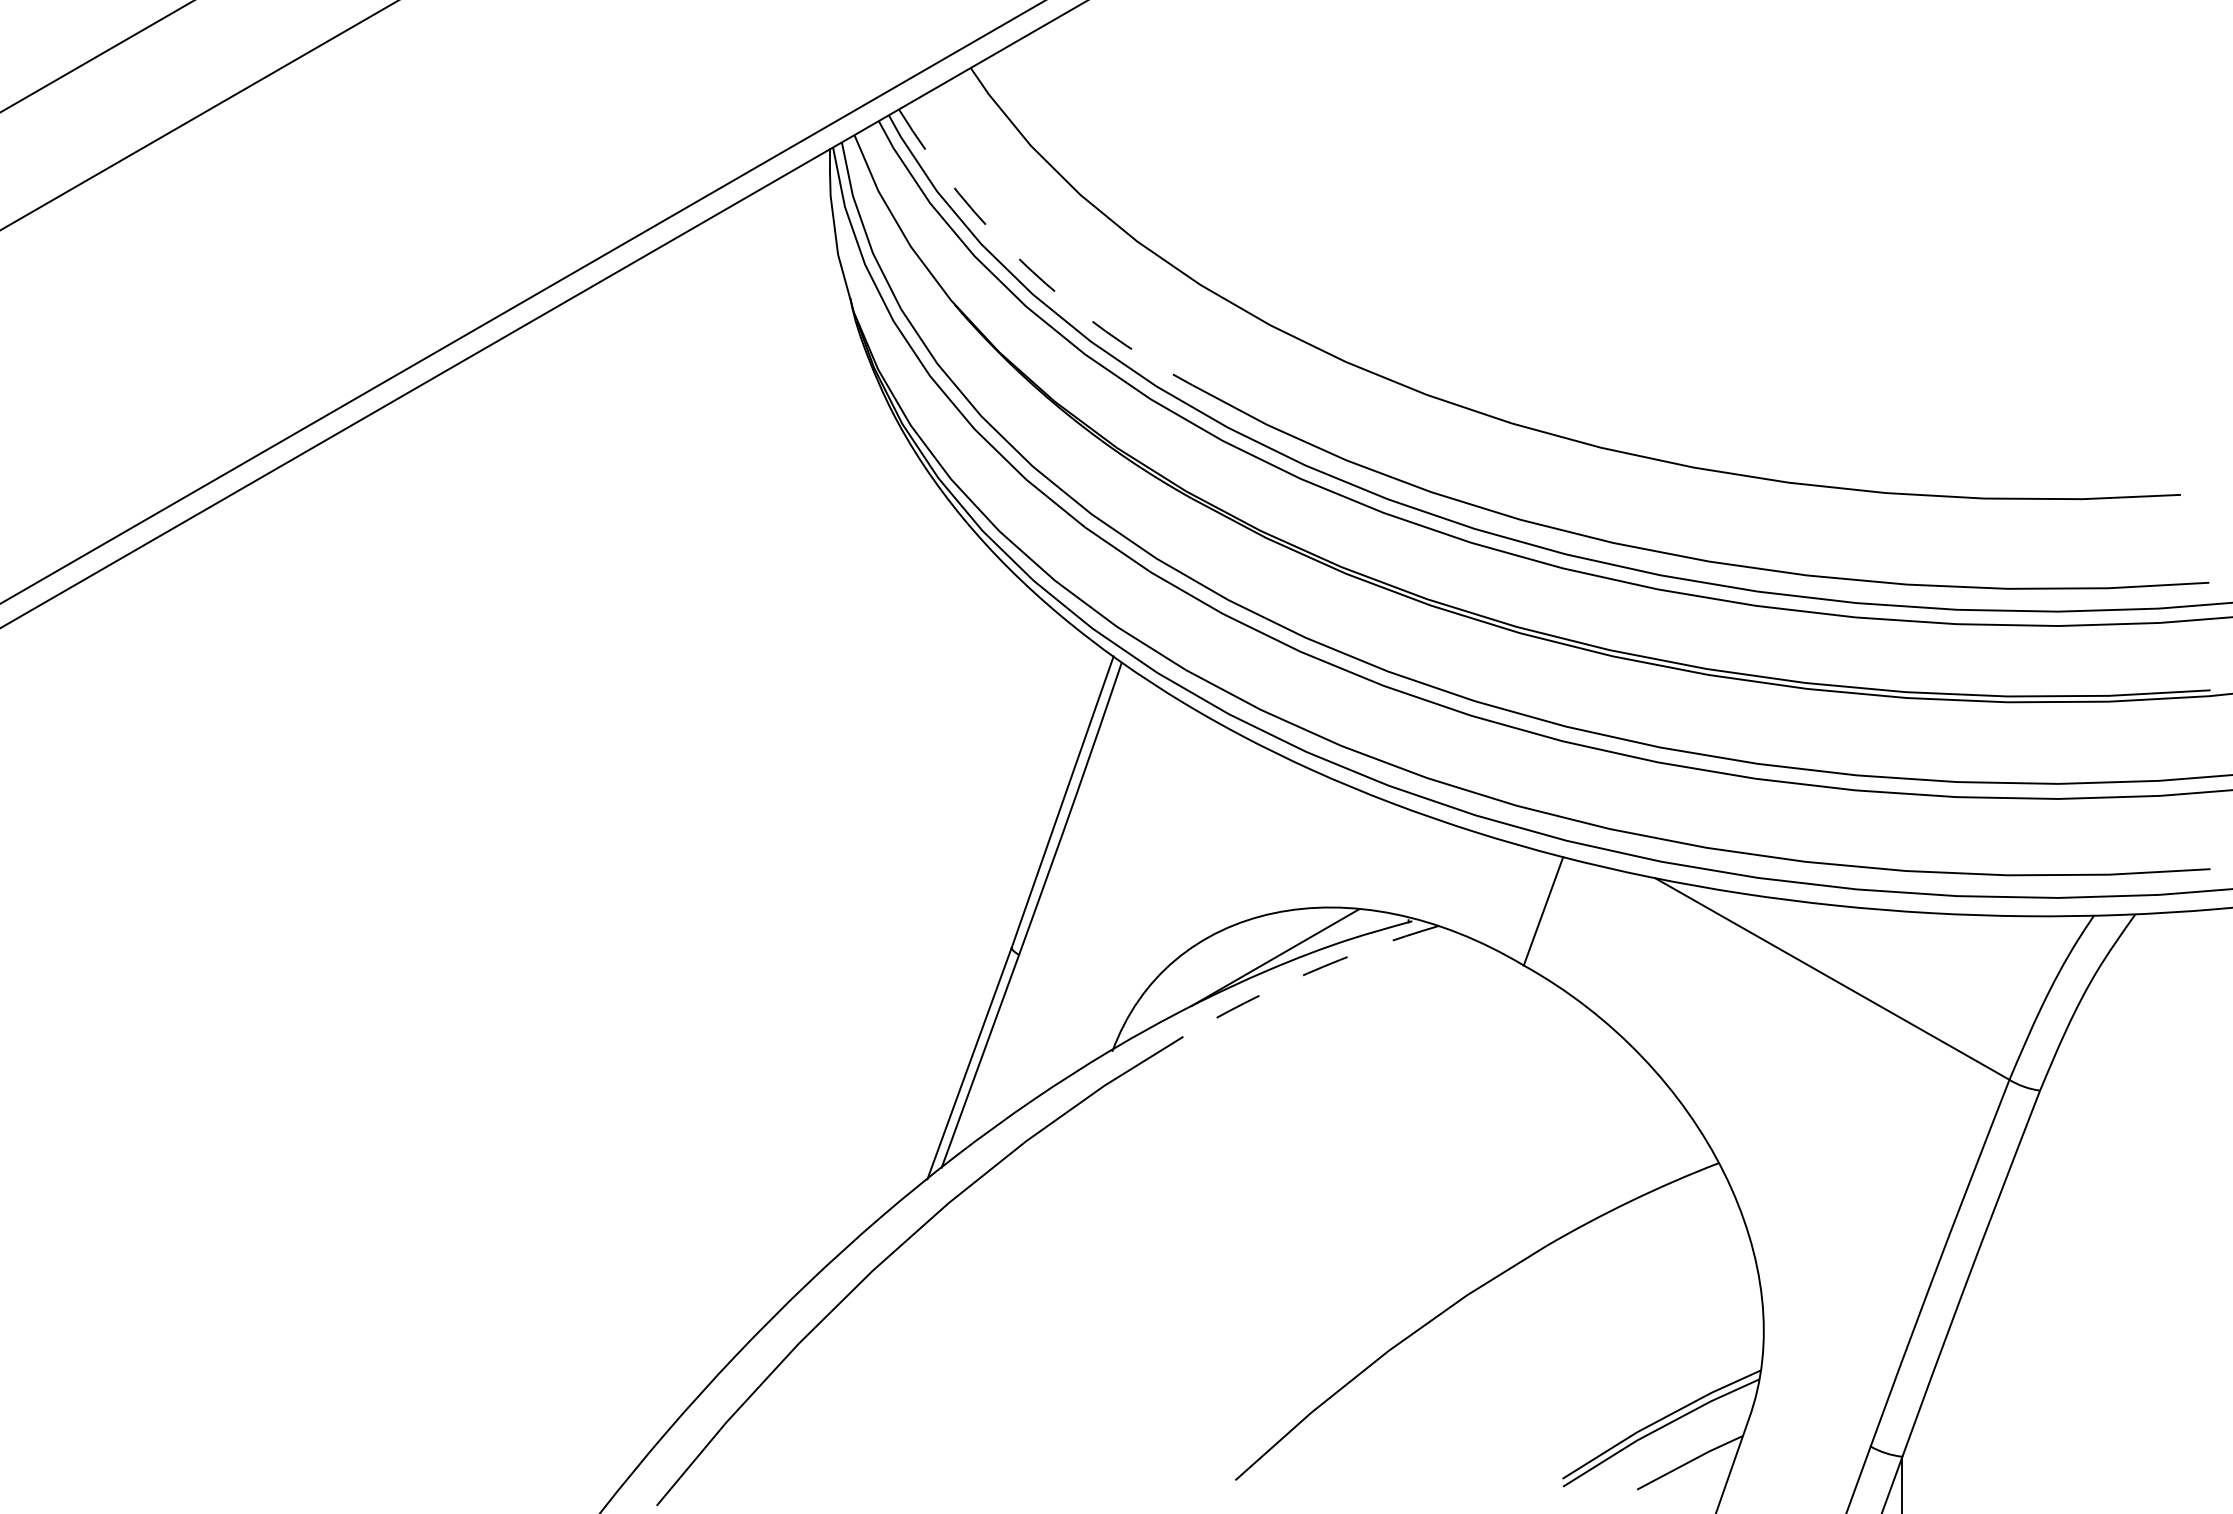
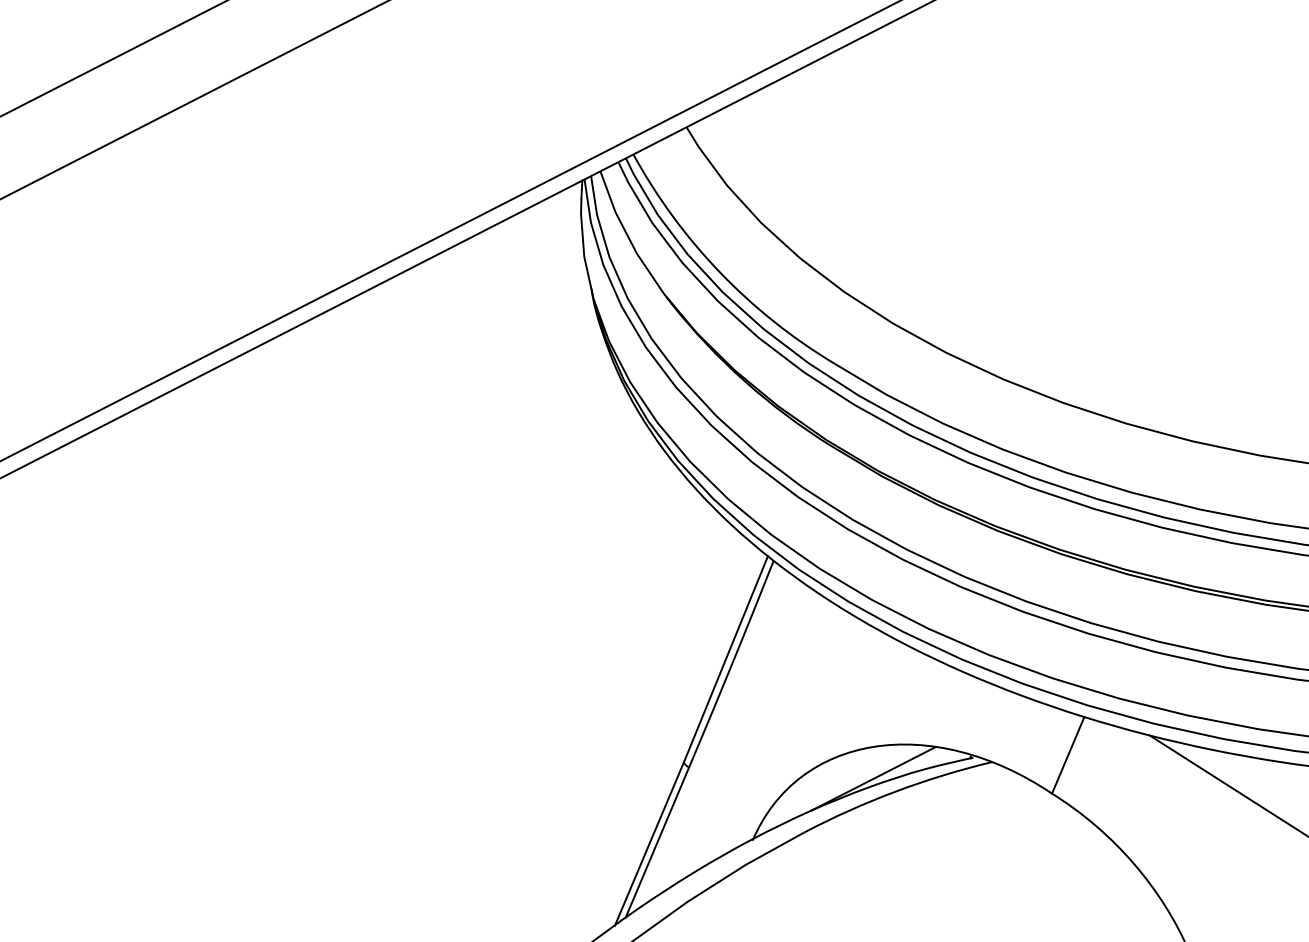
arc: (1027, 266) -> (720, 272), dashed -> solid
arc: (1307, 973) -> (896, 791), dashed -> solid

